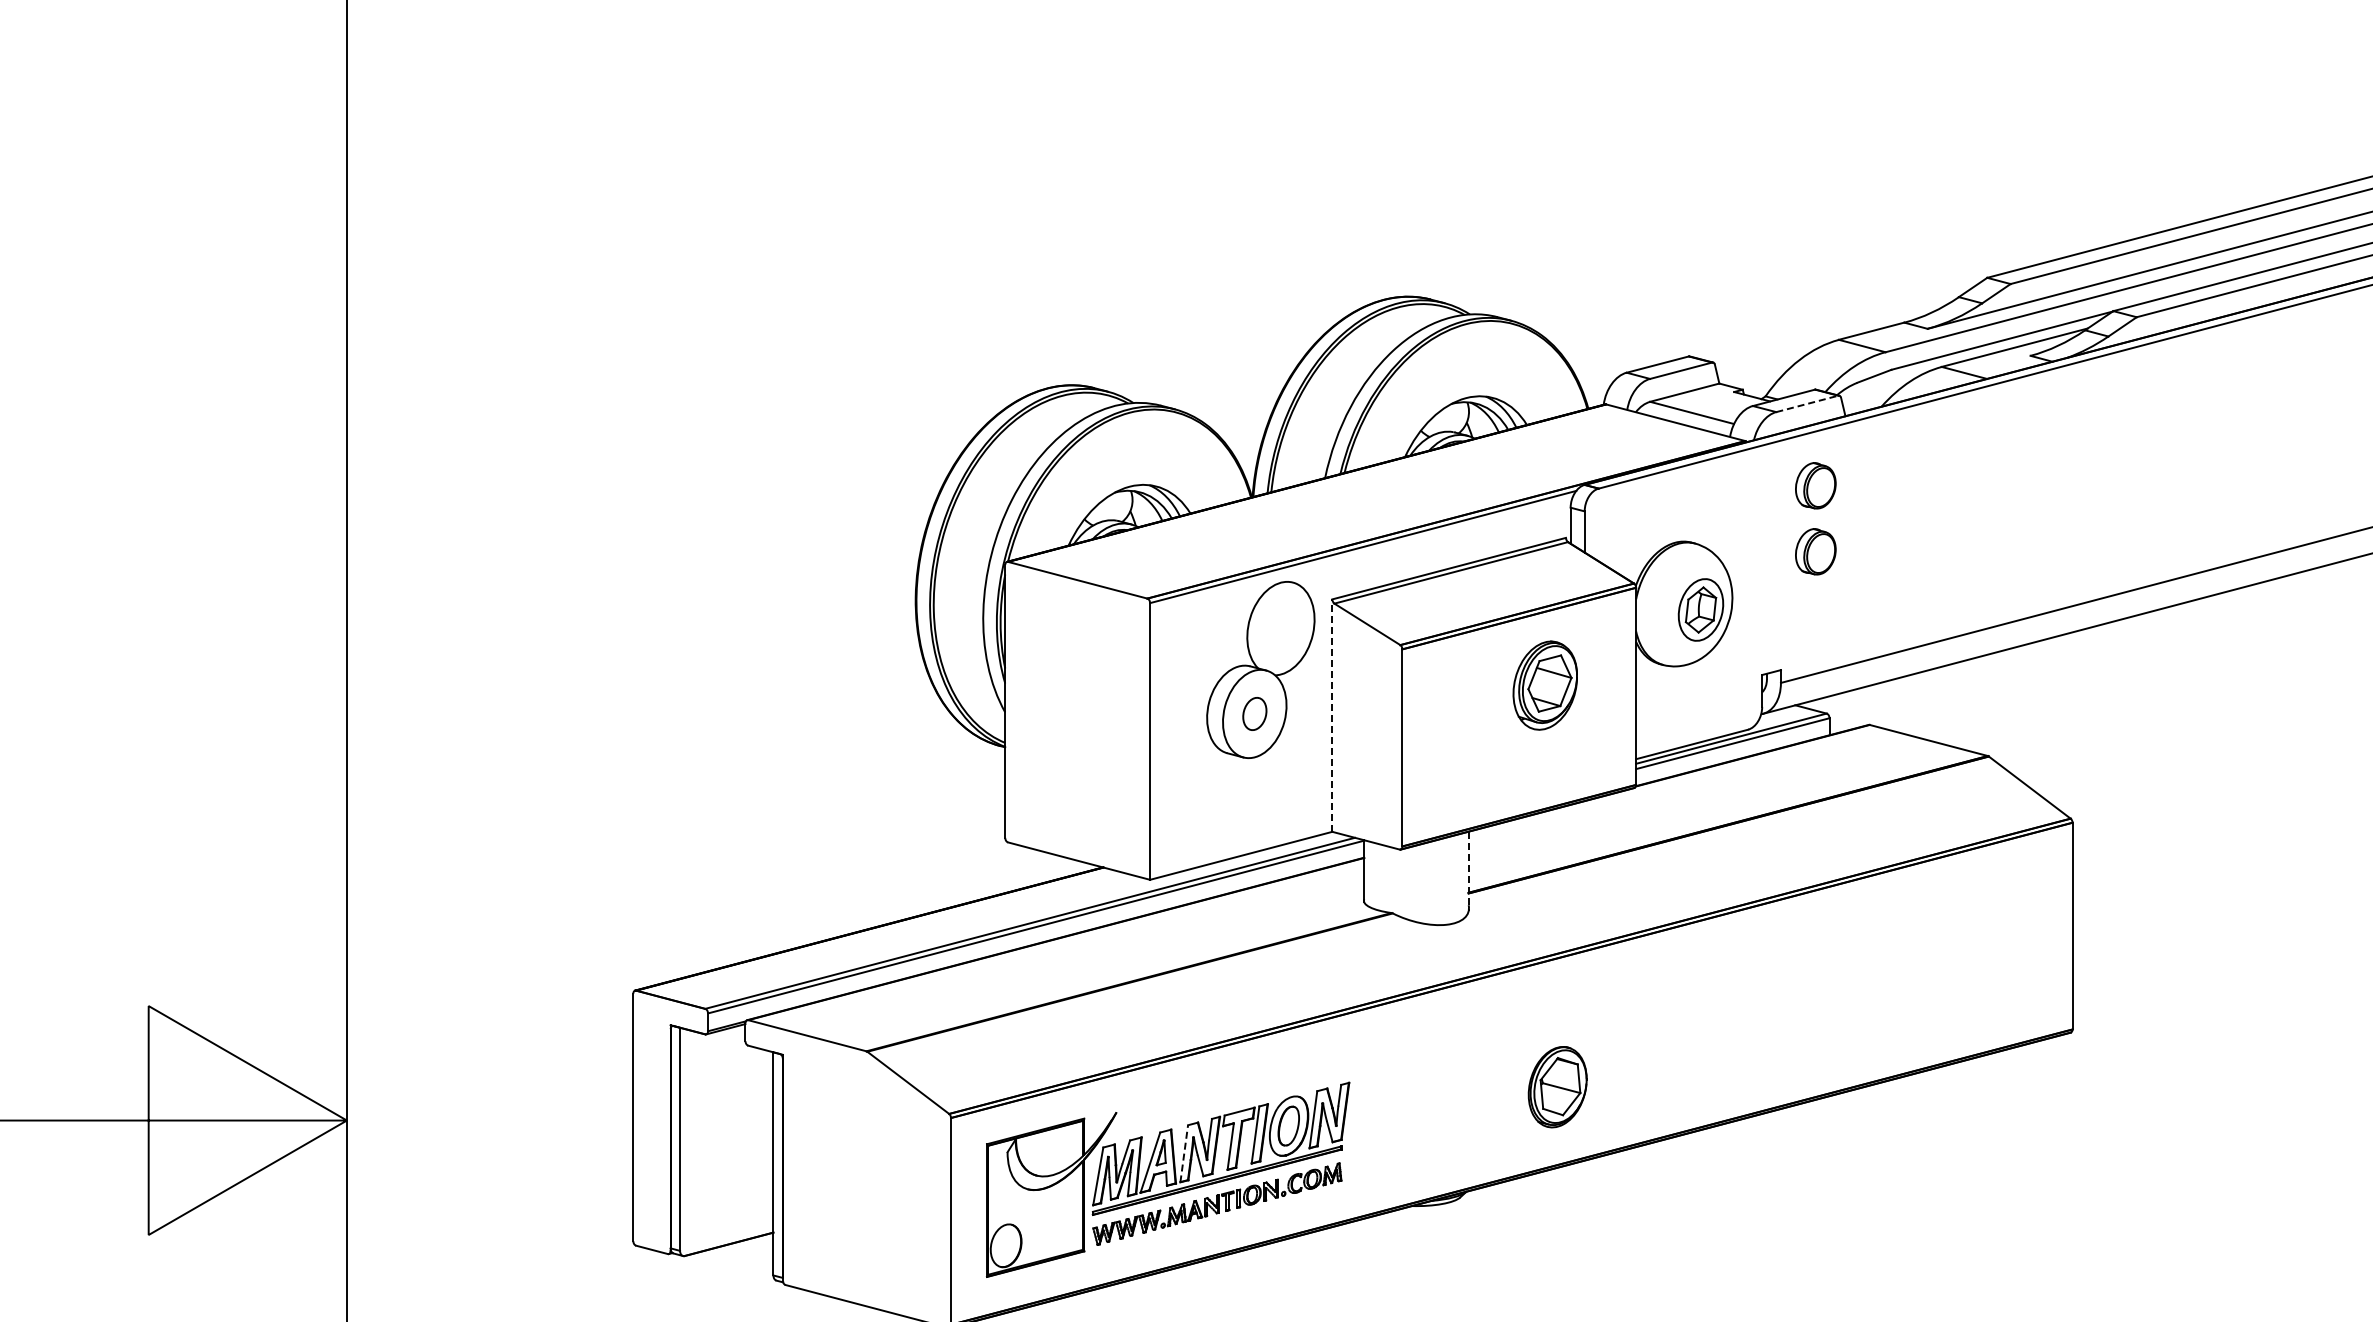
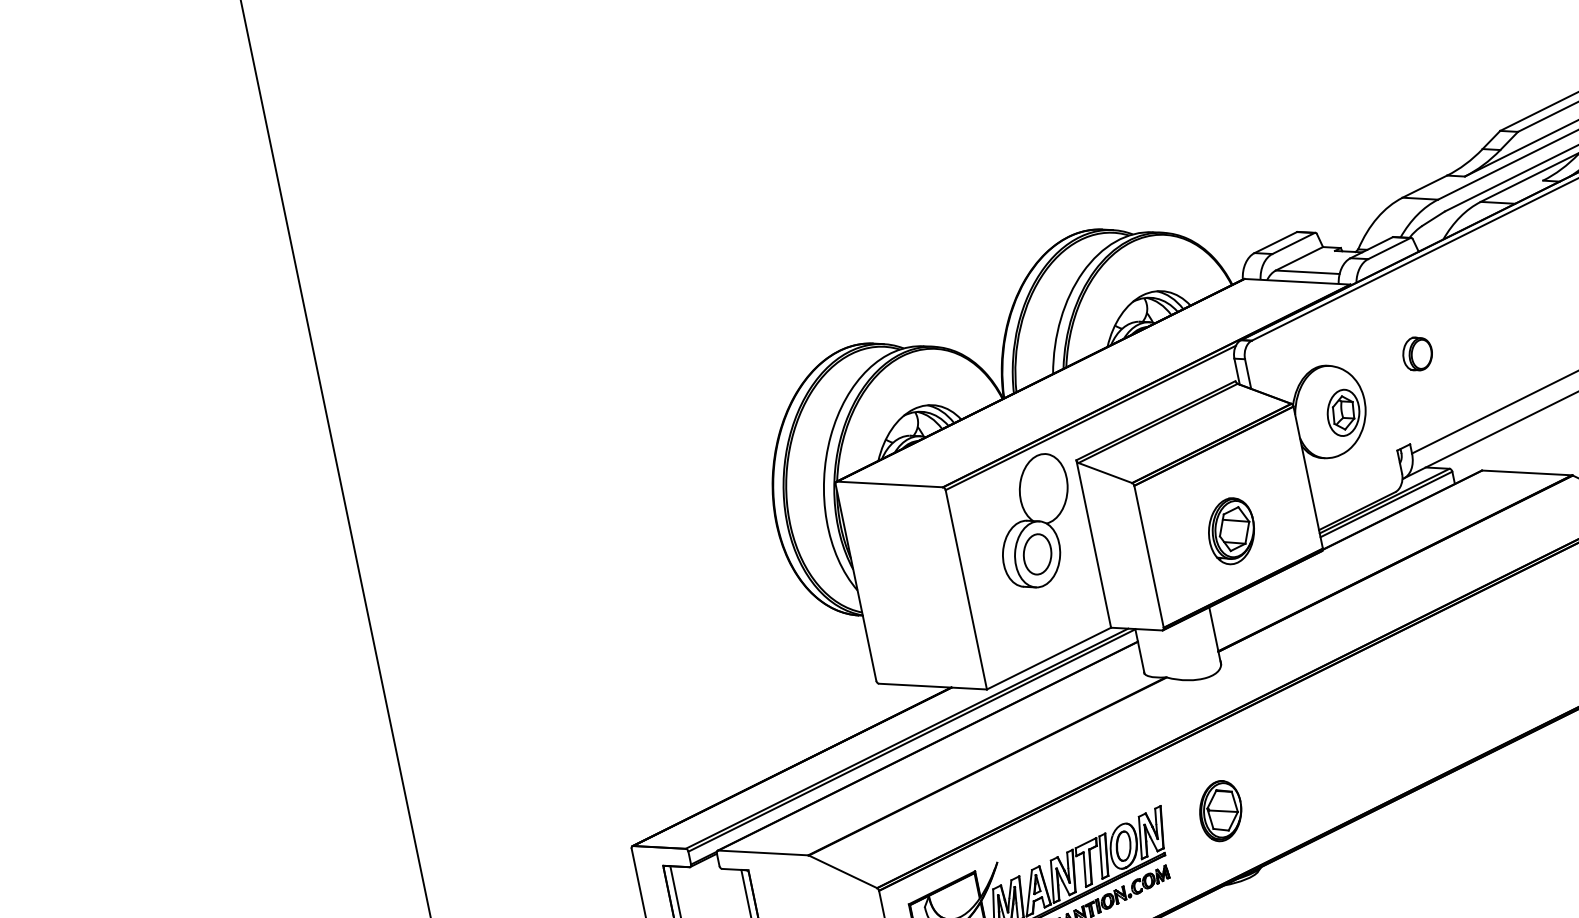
line: (1807, 403) -> (1389, 248), dashed -> solid
part: (1815, 485) -> (1407, 306), removed
part: (1544, 685) -> (1230, 531), moved
part: (1254, 713) -> (1037, 554), size x1.67
line: (1332, 715) -> (1093, 543), dashed -> solid
line: (1468, 871) -> (1215, 635), dashed -> solid
part: (1557, 1087) -> (1220, 811), moved
line: (1184, 1153) -> (1052, 881), dashed -> solid

